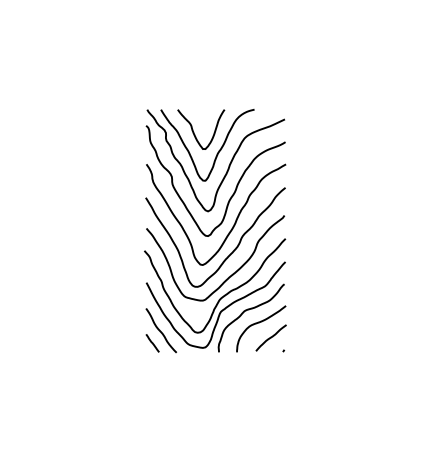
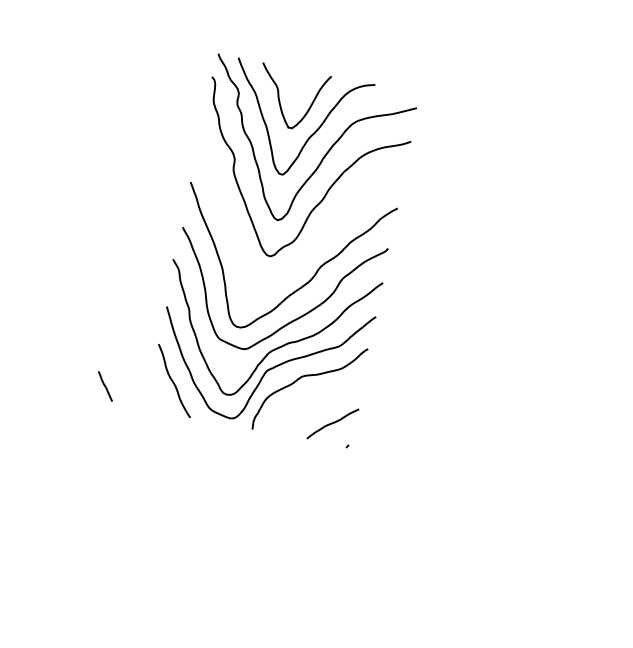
curve: (235, 219) -> (315, 240), removed
curve: (259, 323) -> (320, 399), removed
line: (152, 343) -> (105, 386), moved

